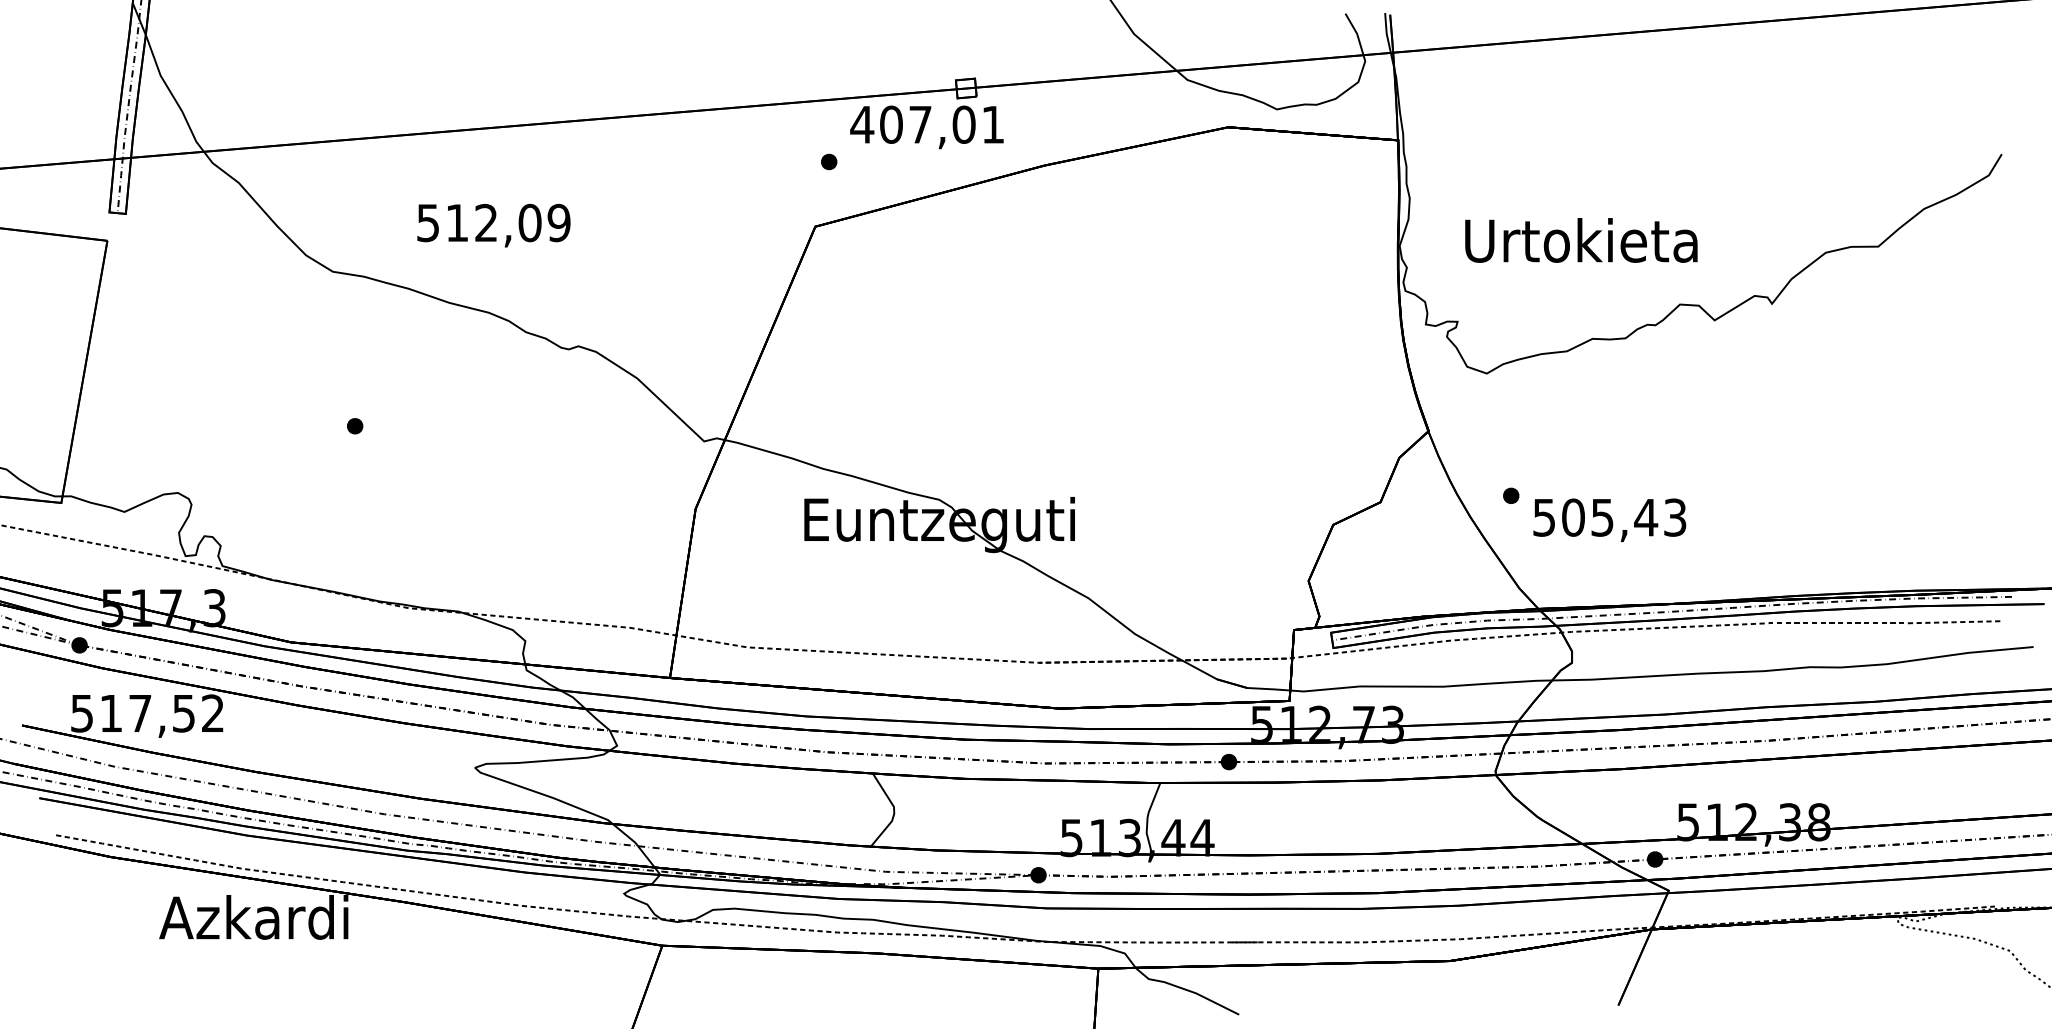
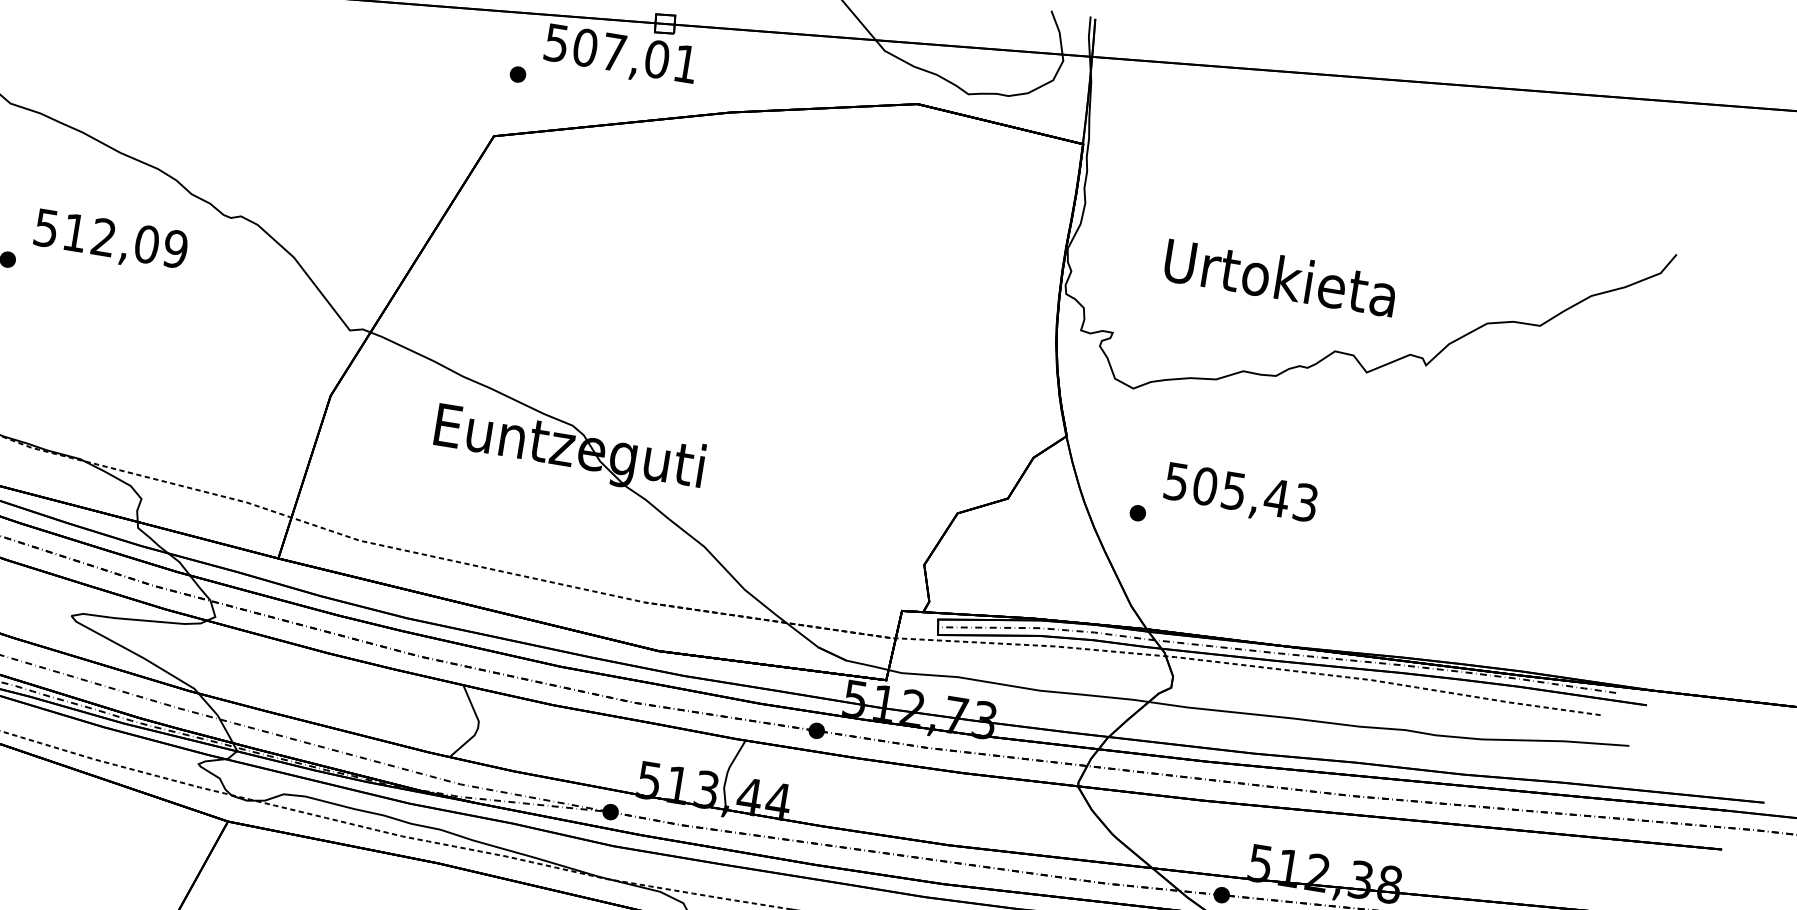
text: (862, 124) -> (556, 42), 407,01 -> 507,01
text: (493, 225) -> (110, 241), moved
text: (1581, 240) -> (1280, 277), moved
text: (1609, 520) -> (1240, 494), moved

